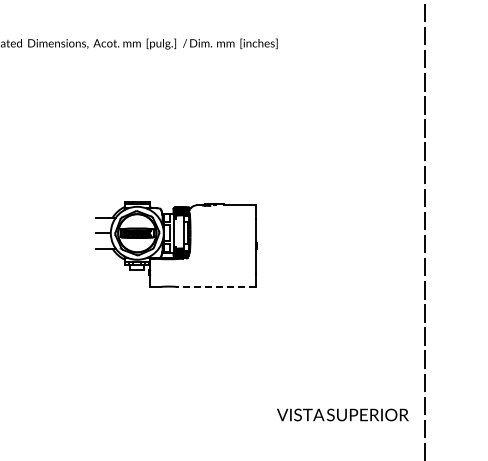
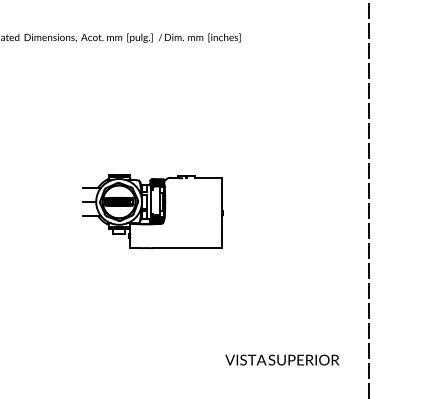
line: (216, 286) -> (187, 247), dashed -> solid
text: (342, 414) -> (282, 359), moved

